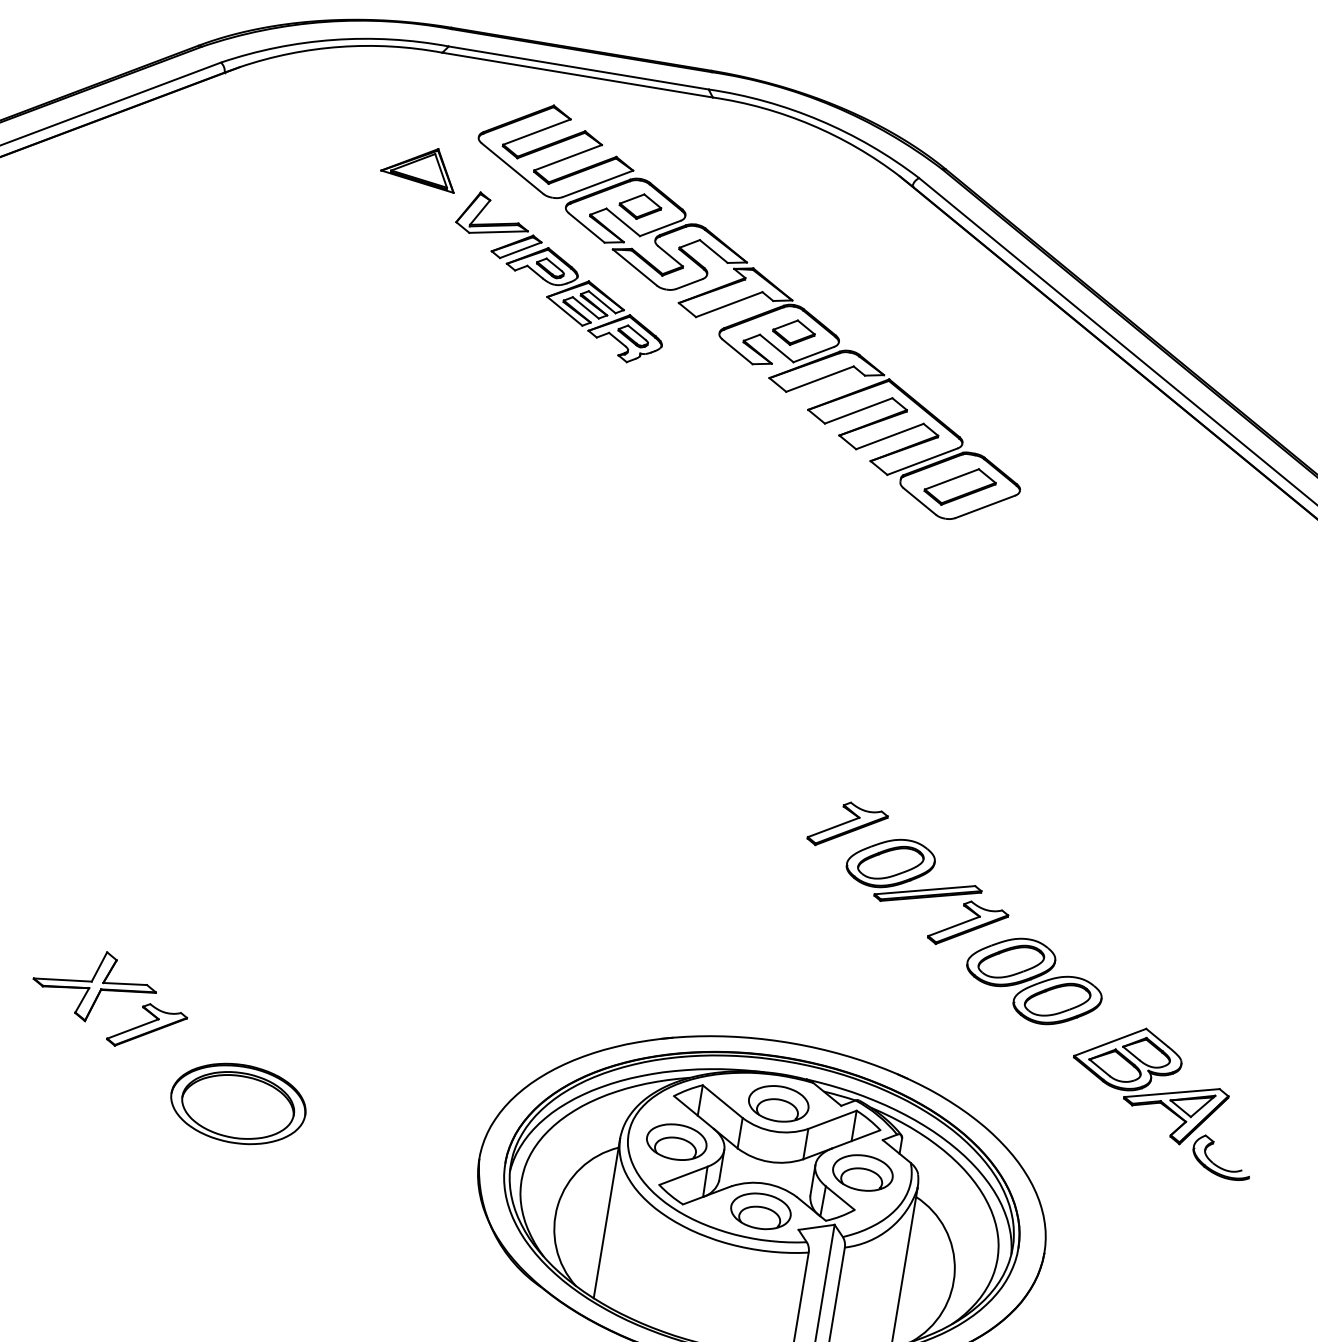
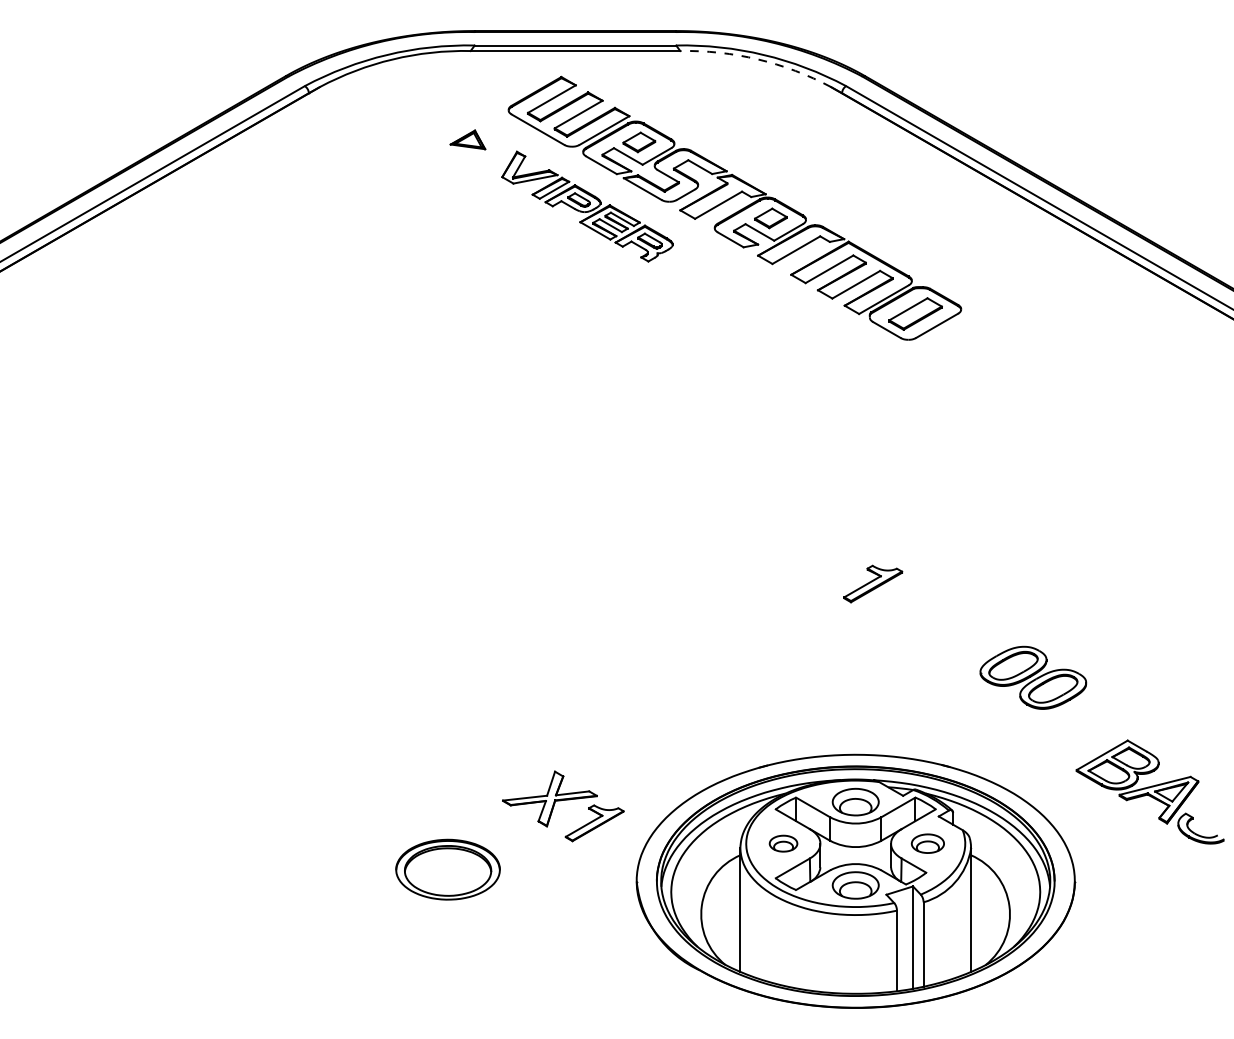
arc: (811, 125) -> (758, 59), solid -> dashed
part: (419, 166) -> (467, 139), size x0.6
part: (927, 893) -> (941, 624), removed
part: (110, 999) -> (563, 806), moved
part: (1163, 1099) -> (1149, 791), moved
part: (676, 1141) -> (783, 843), size x0.6
part: (862, 1172) -> (927, 843), size x0.7

